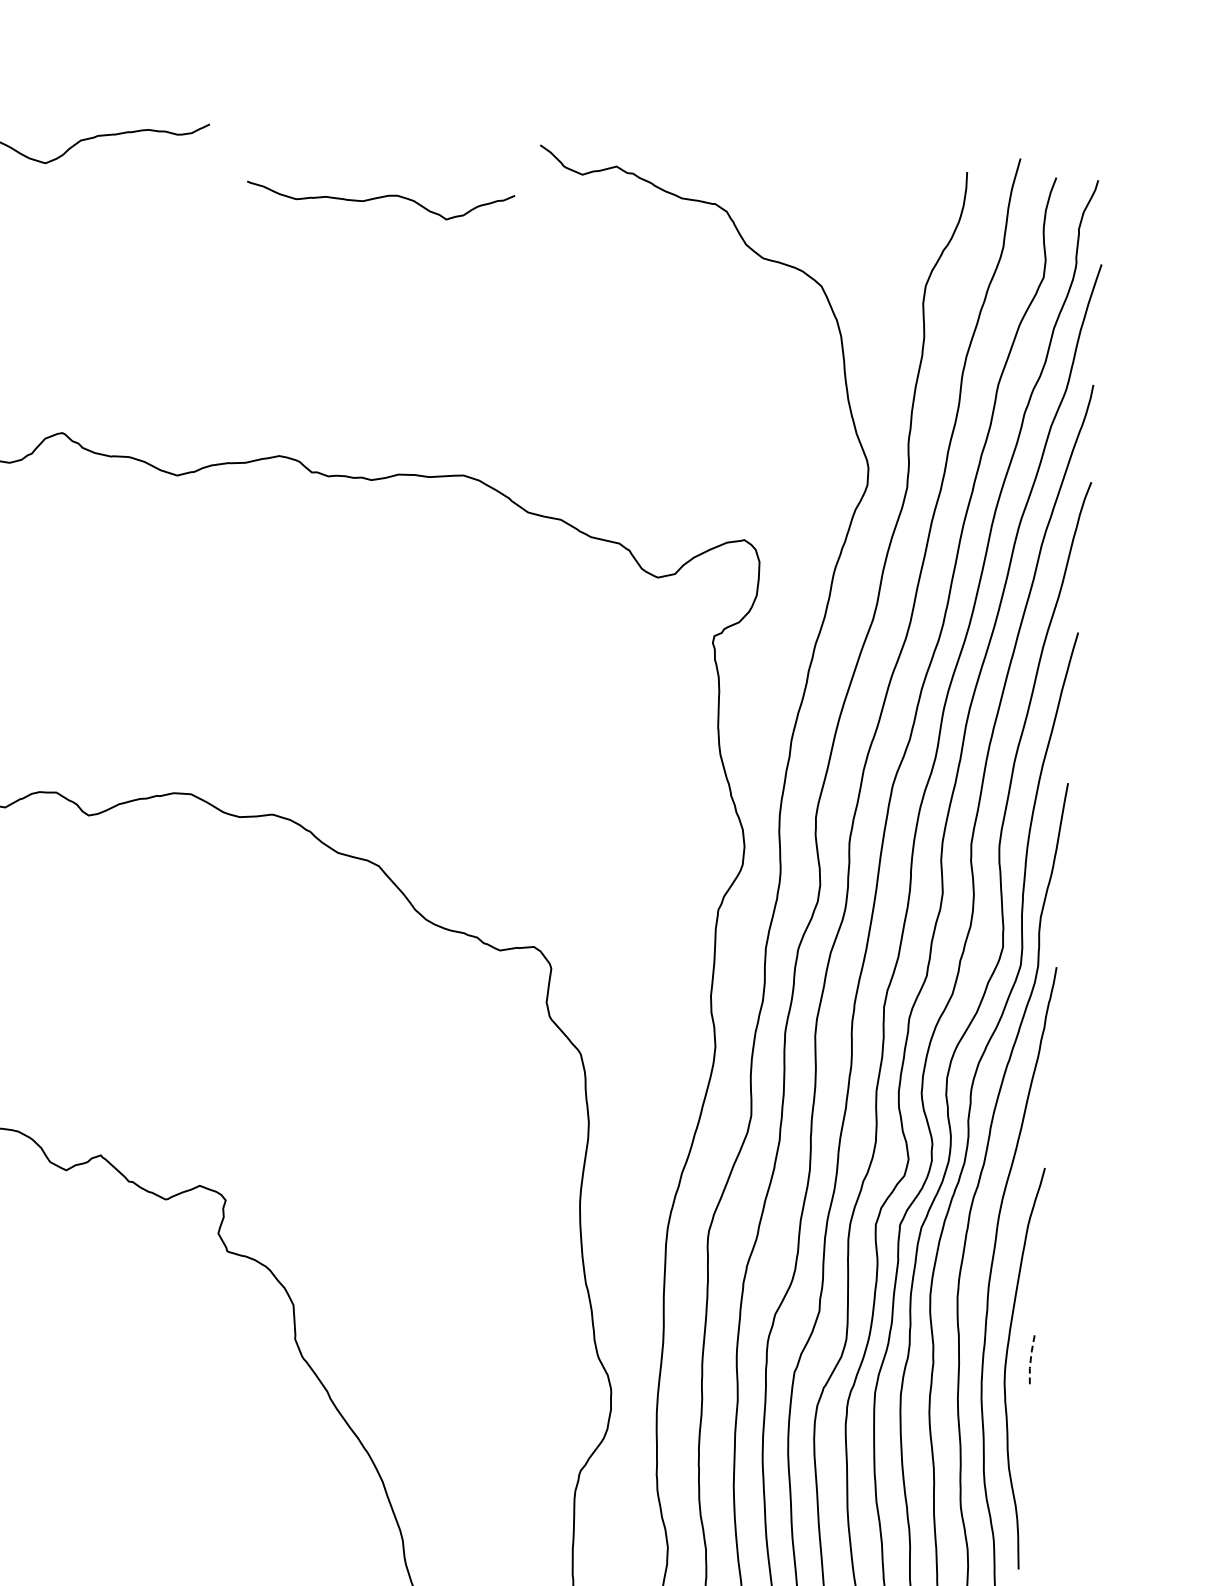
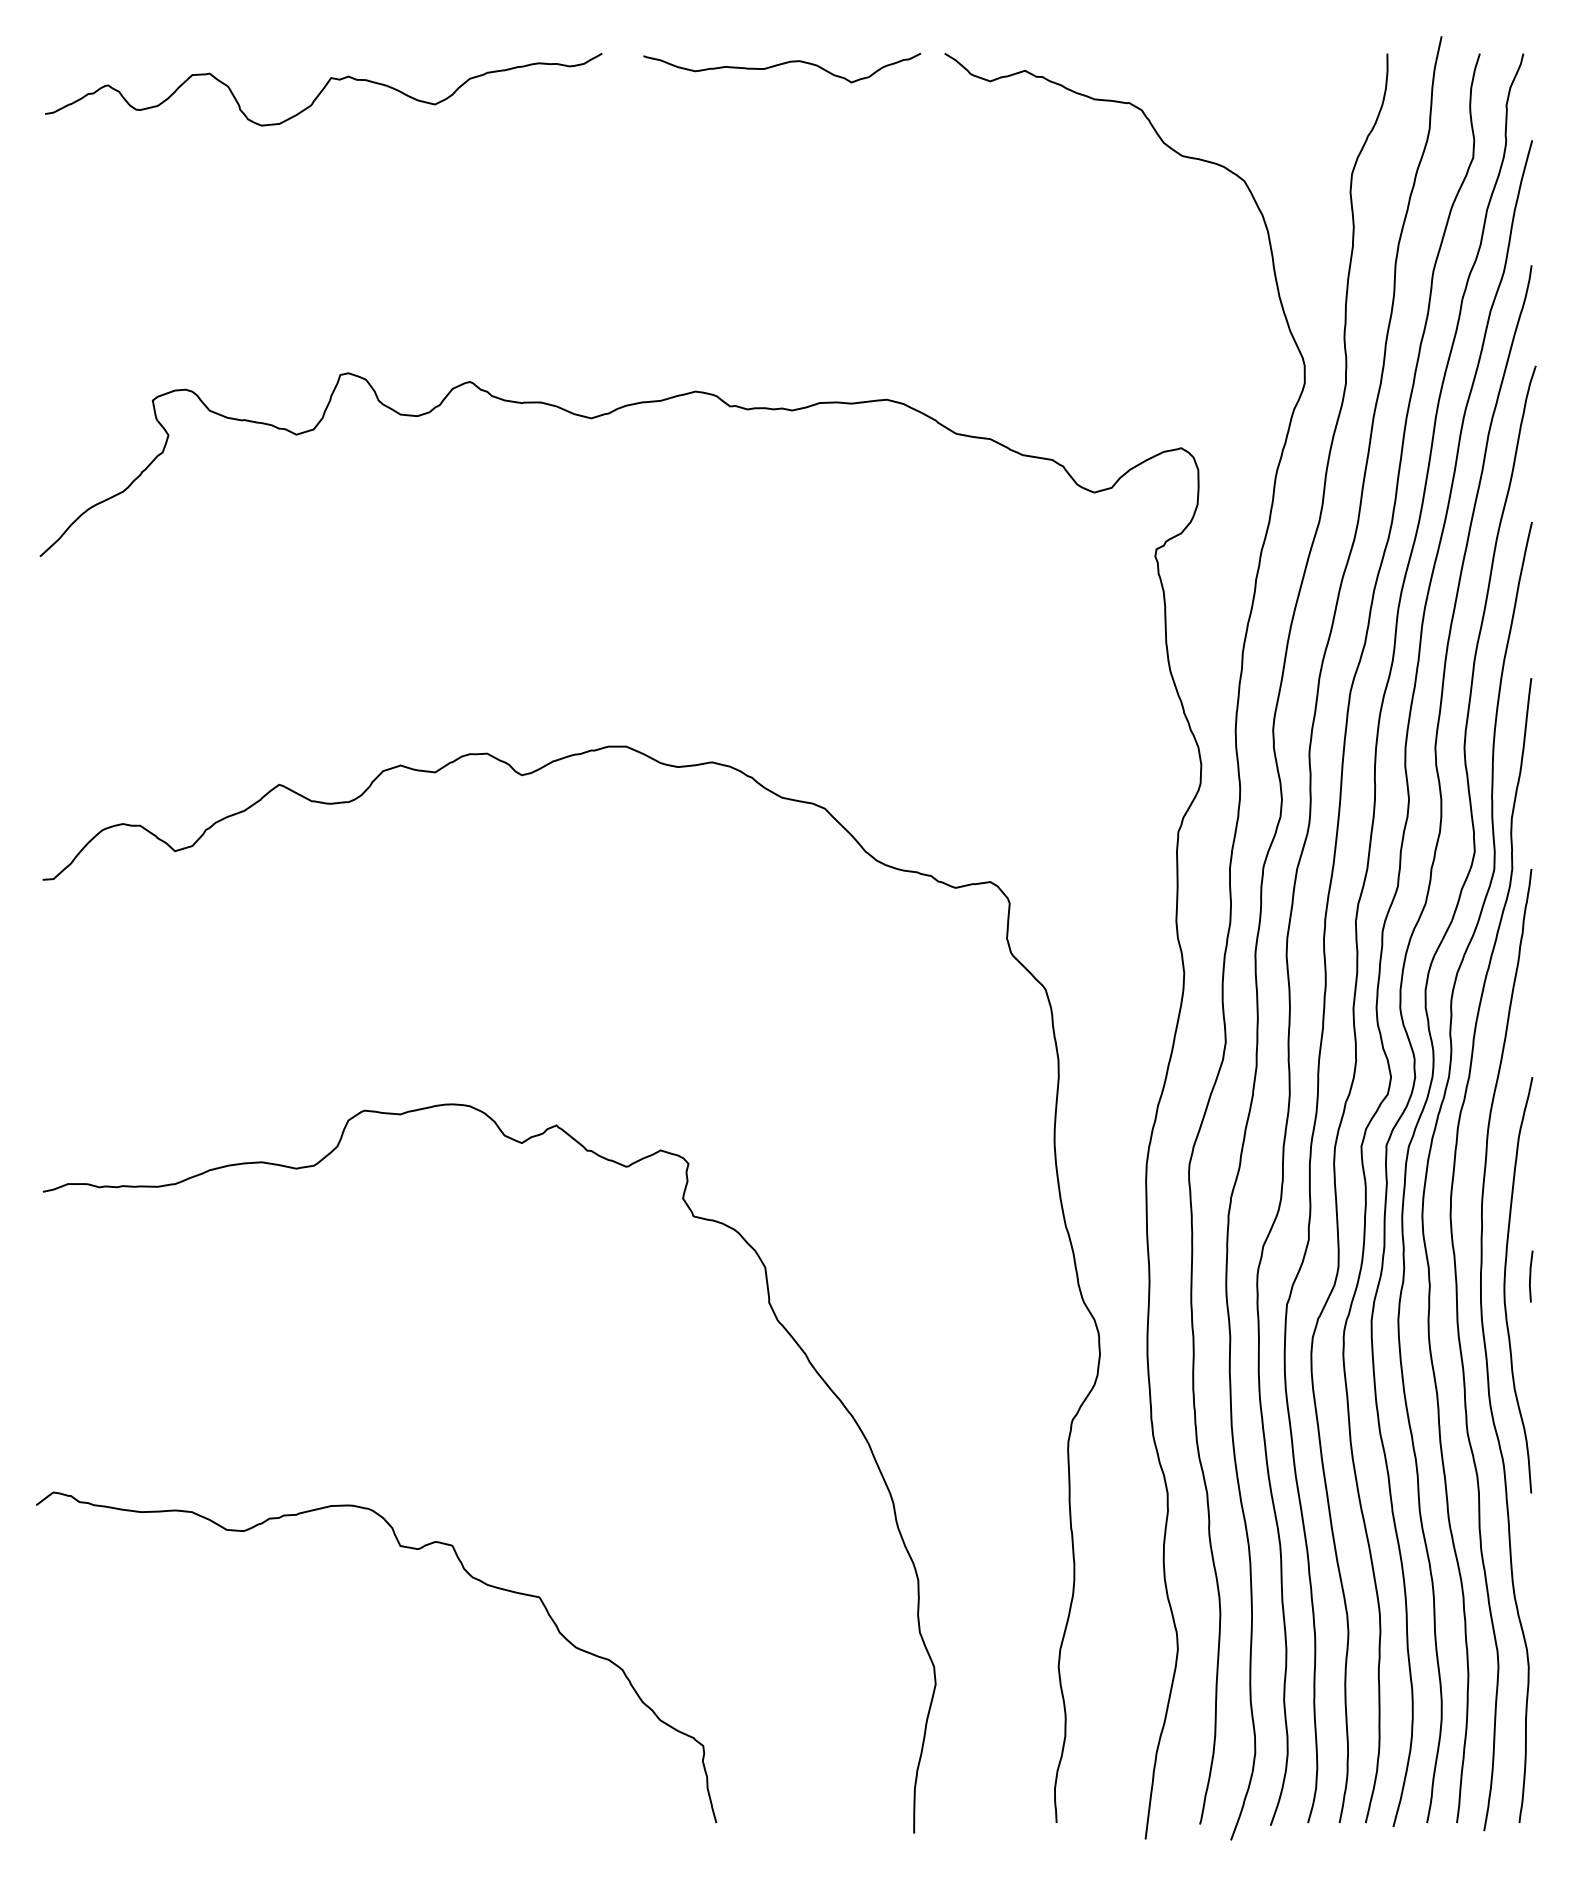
curve: (378, 198) -> (780, 65), moved
line: (1031, 1360) -> (1530, 1276), dashed -> solid

